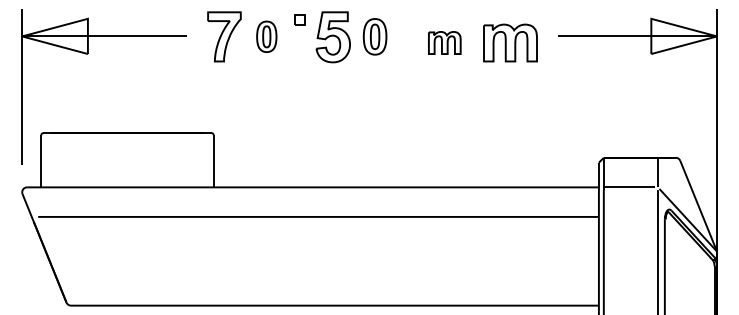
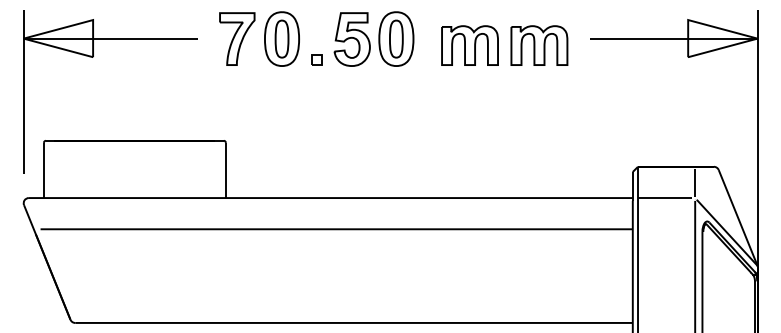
part: (299, 19) -> (316, 59), moved
part: (266, 36) -> (281, 38), size x1.67
part: (375, 36) -> (396, 38), size x1.43
part: (444, 42) -> (469, 45), size x1.67

